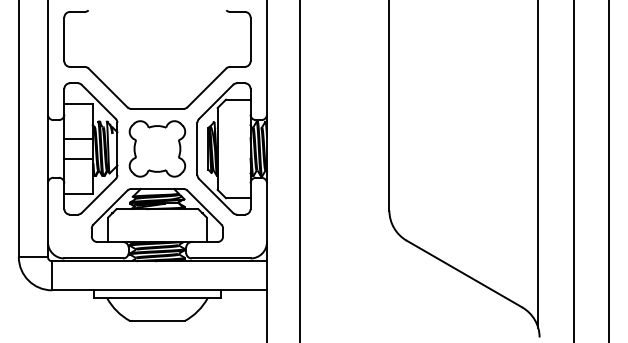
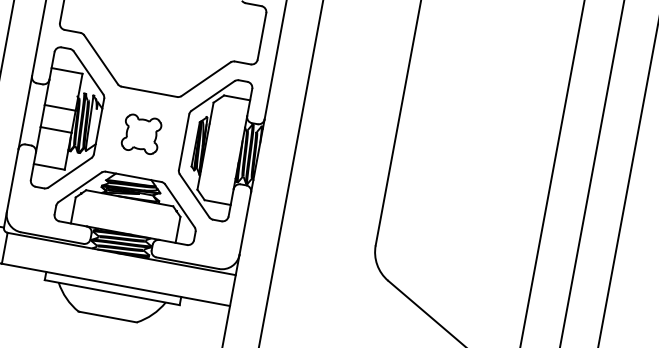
part: (157, 148) -> (141, 133), size x0.6

